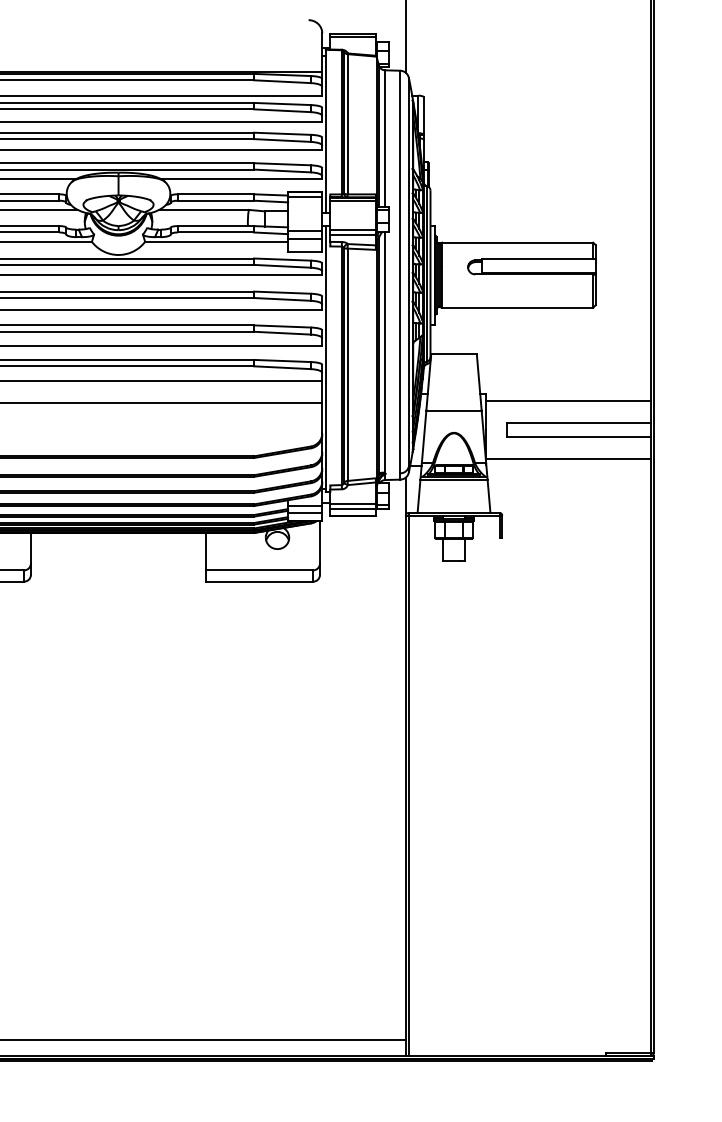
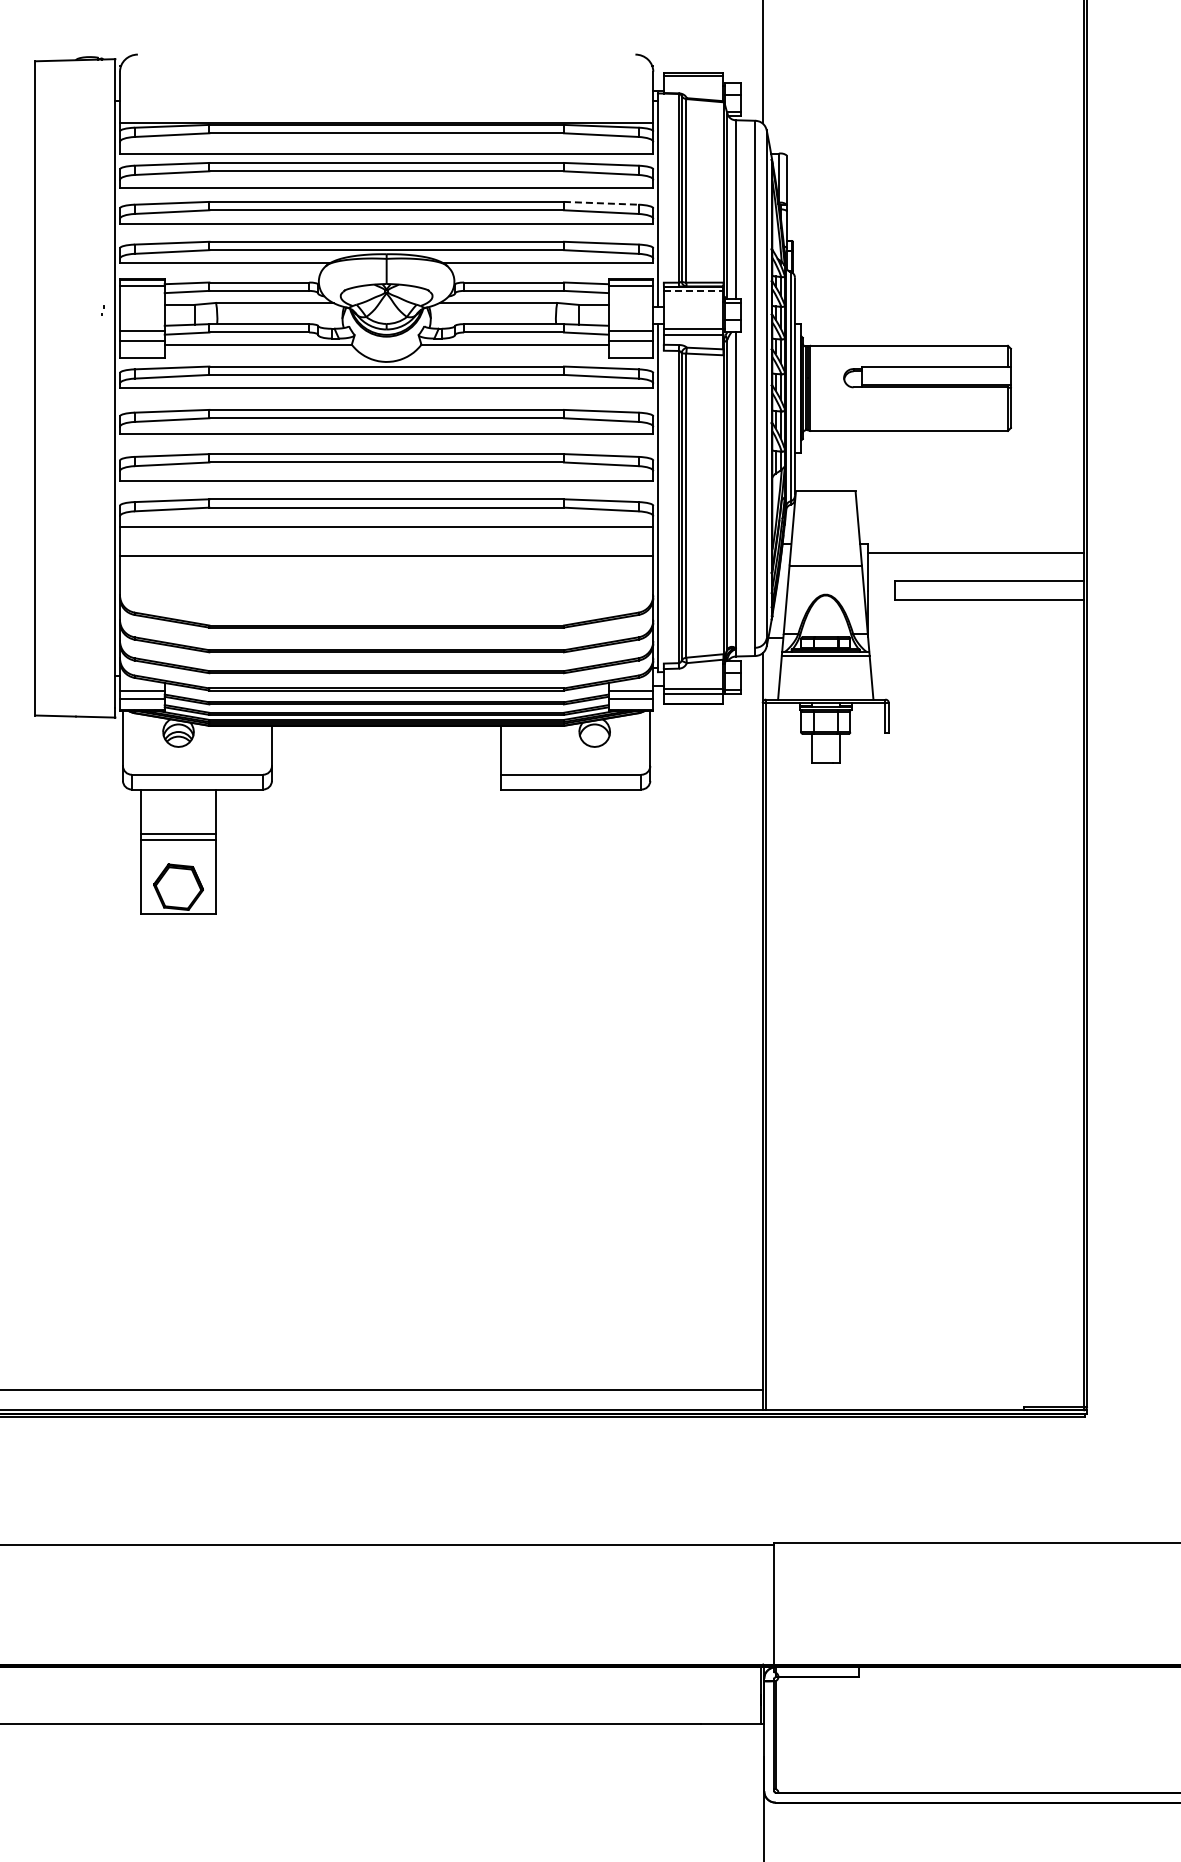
line: (282, 133) -> (601, 203), solid -> dashed
line: (352, 201) -> (693, 291), solid -> dashed
line: (568, 458) -> (975, 628), removed

